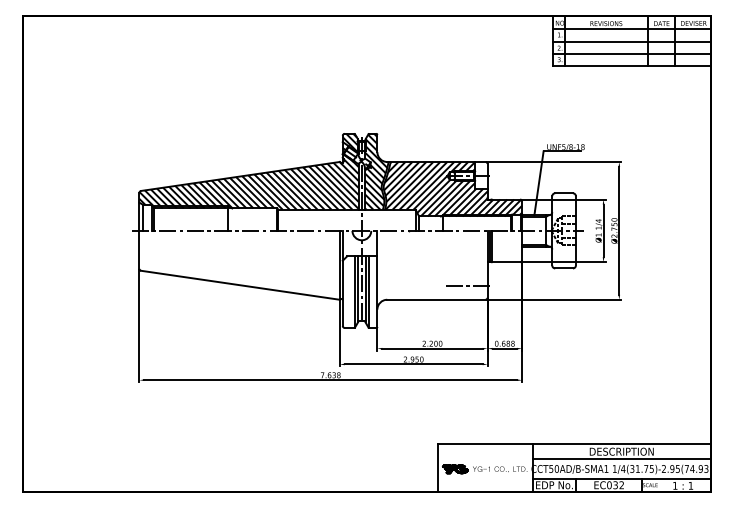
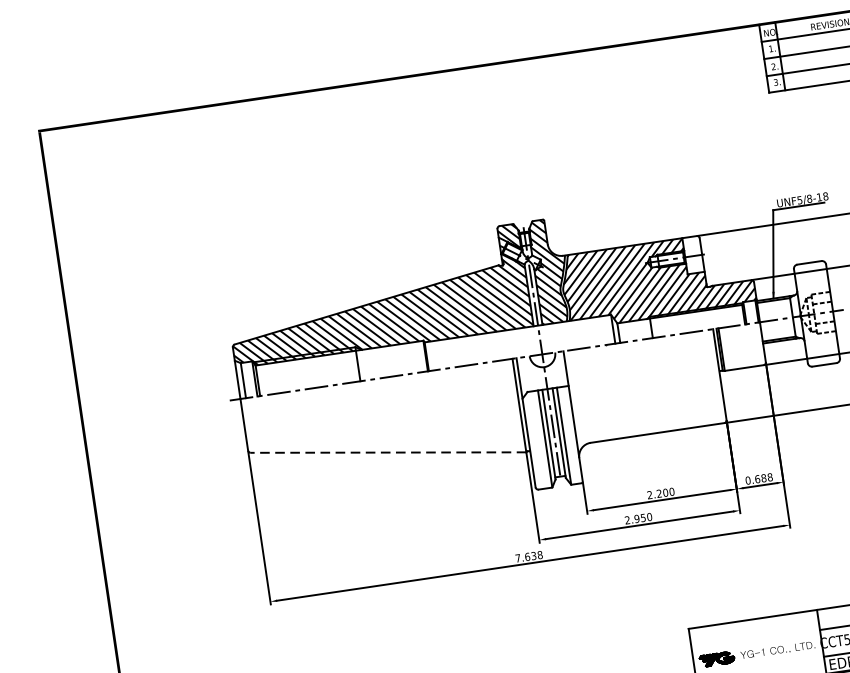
line: (239, 285) -> (387, 453), solid -> dashed
line: (467, 285) -> (696, 407), removed

